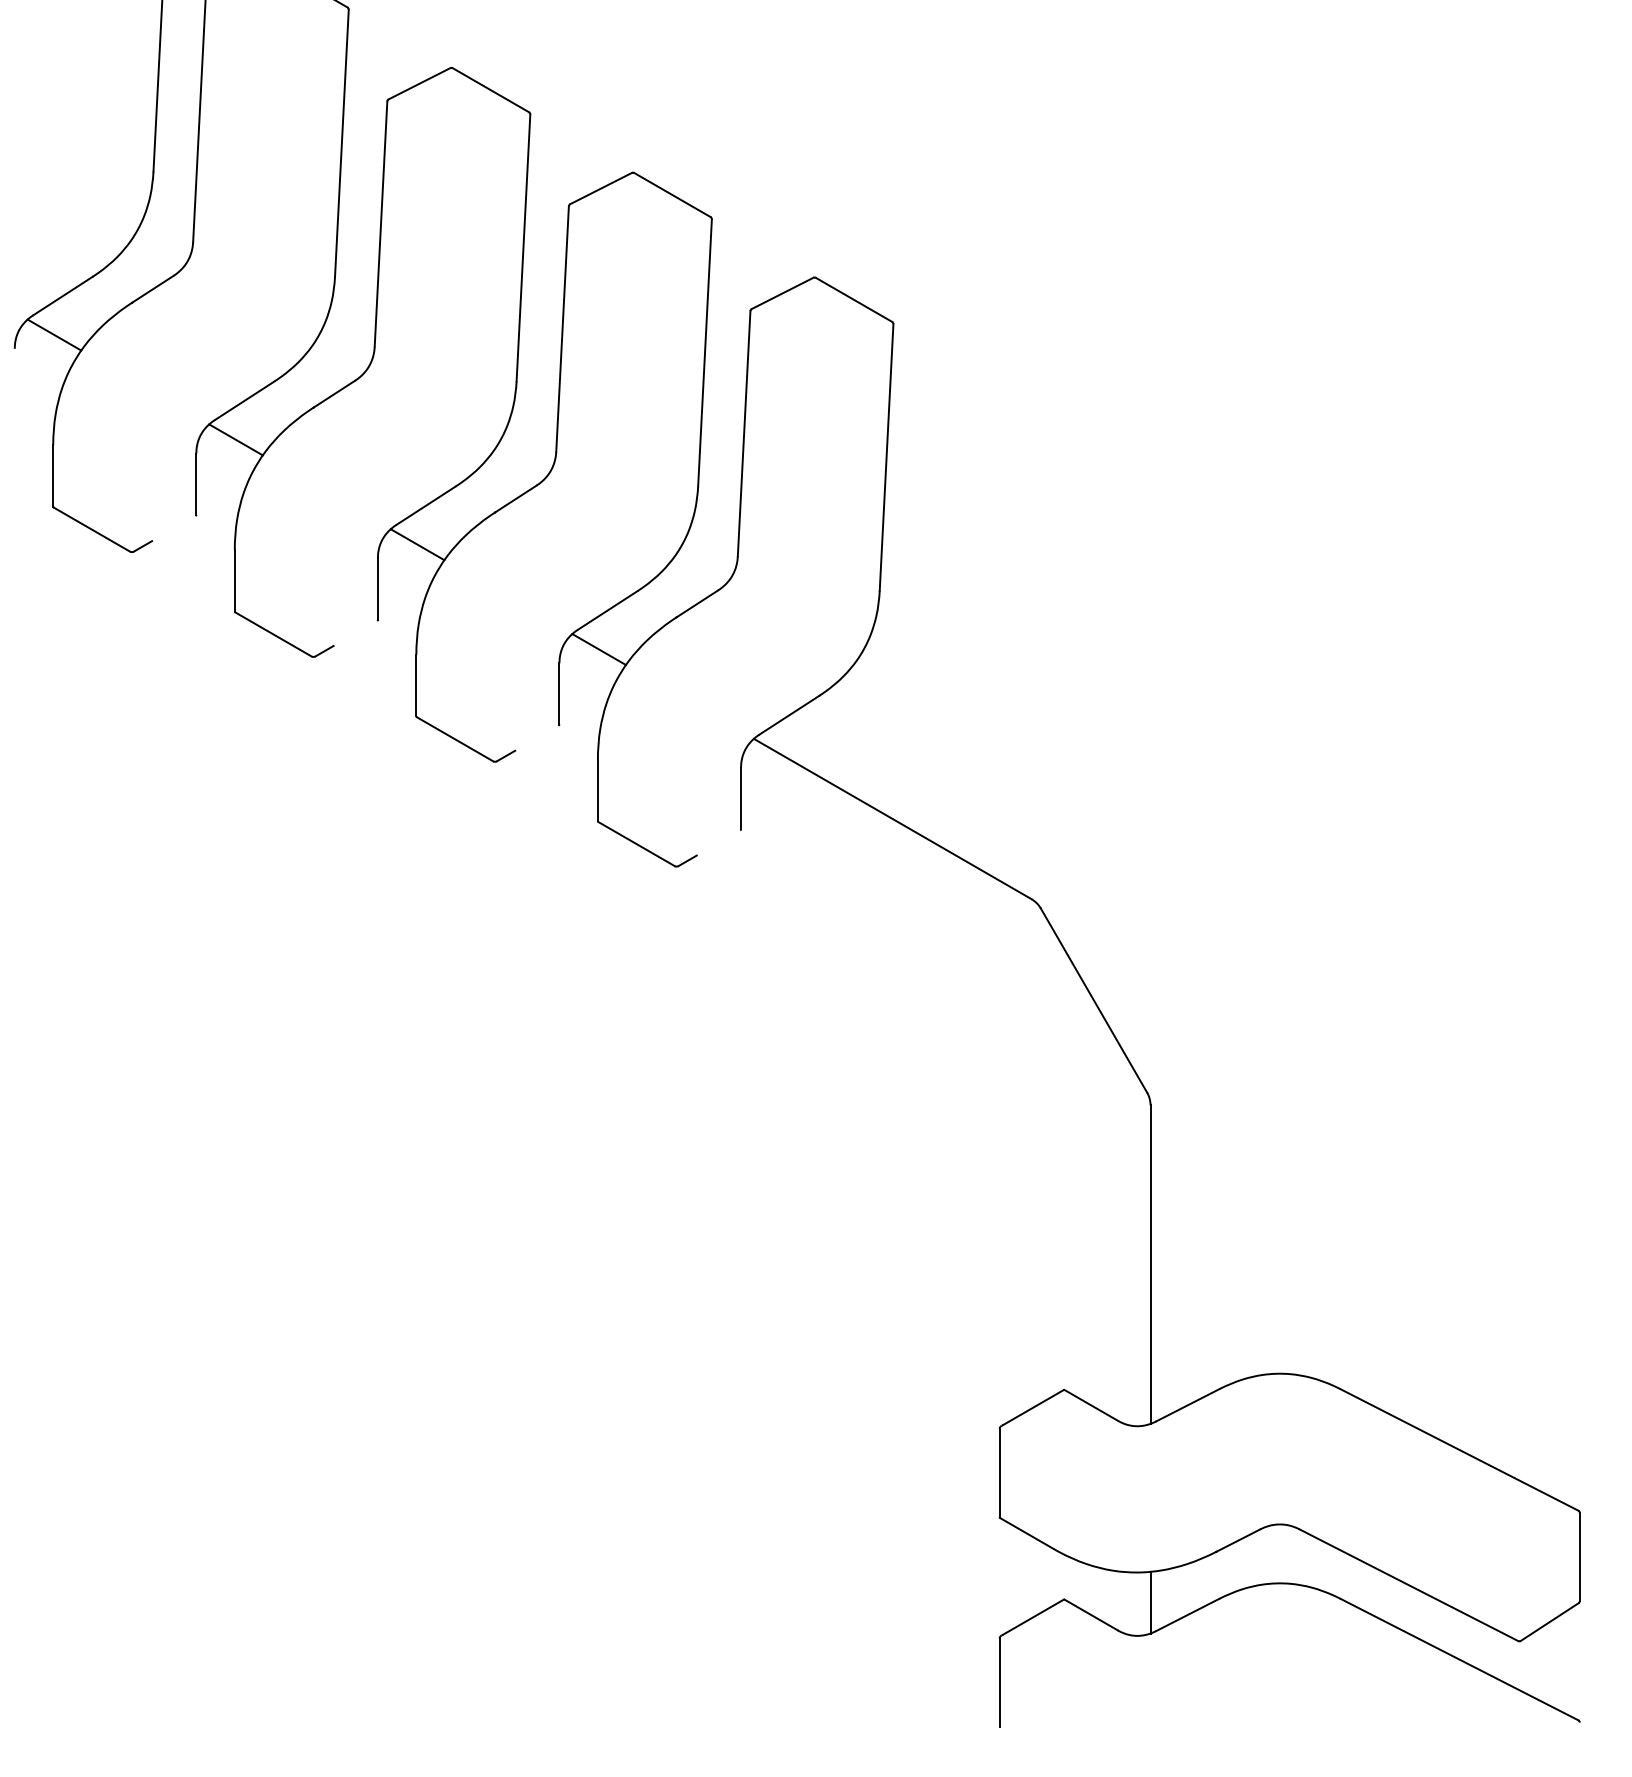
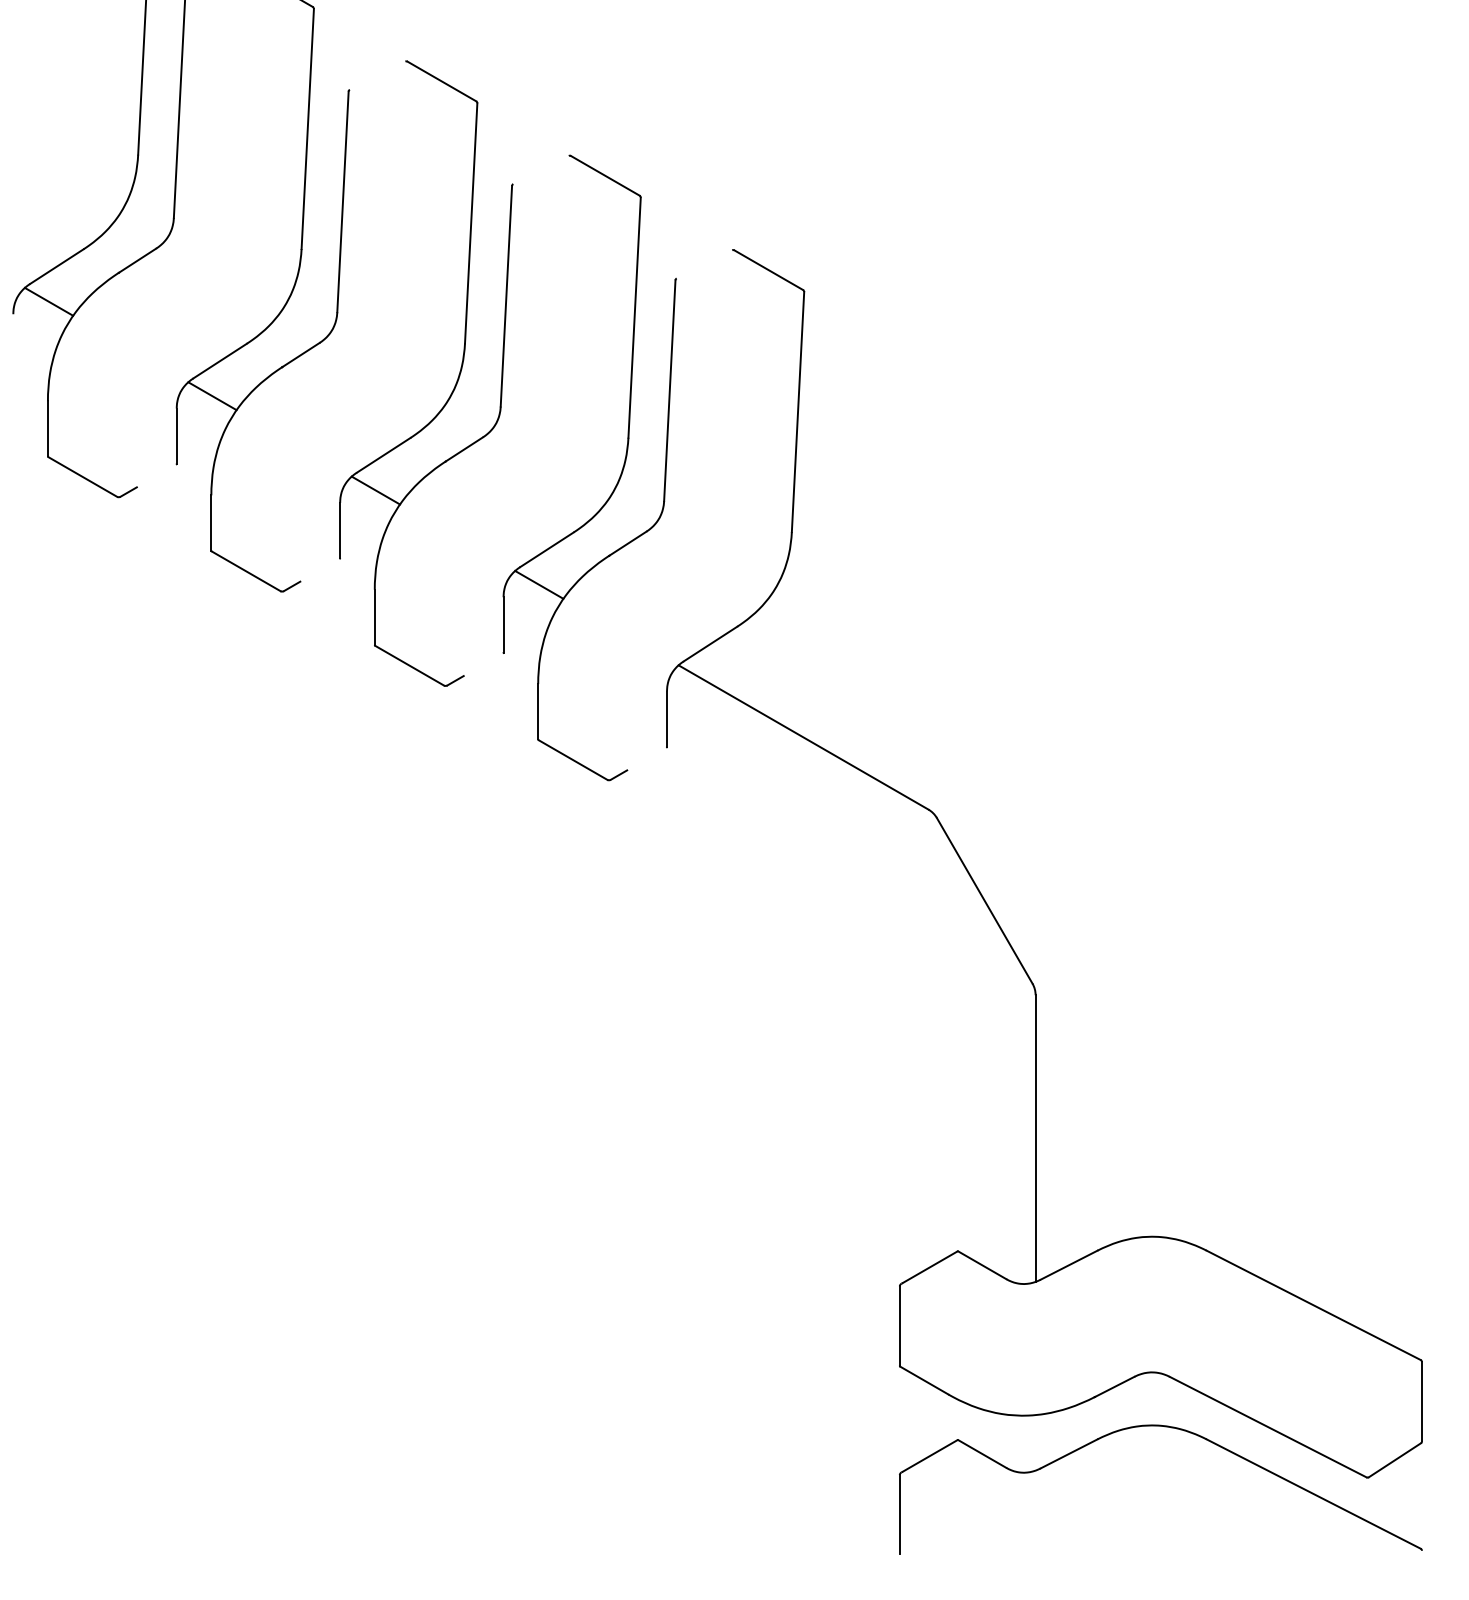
line: (419, 83) -> (377, 75), removed
line: (600, 188) -> (540, 169), removed
line: (782, 293) -> (704, 264), removed
line: (1150, 1602) -> (1035, 1442), removed

